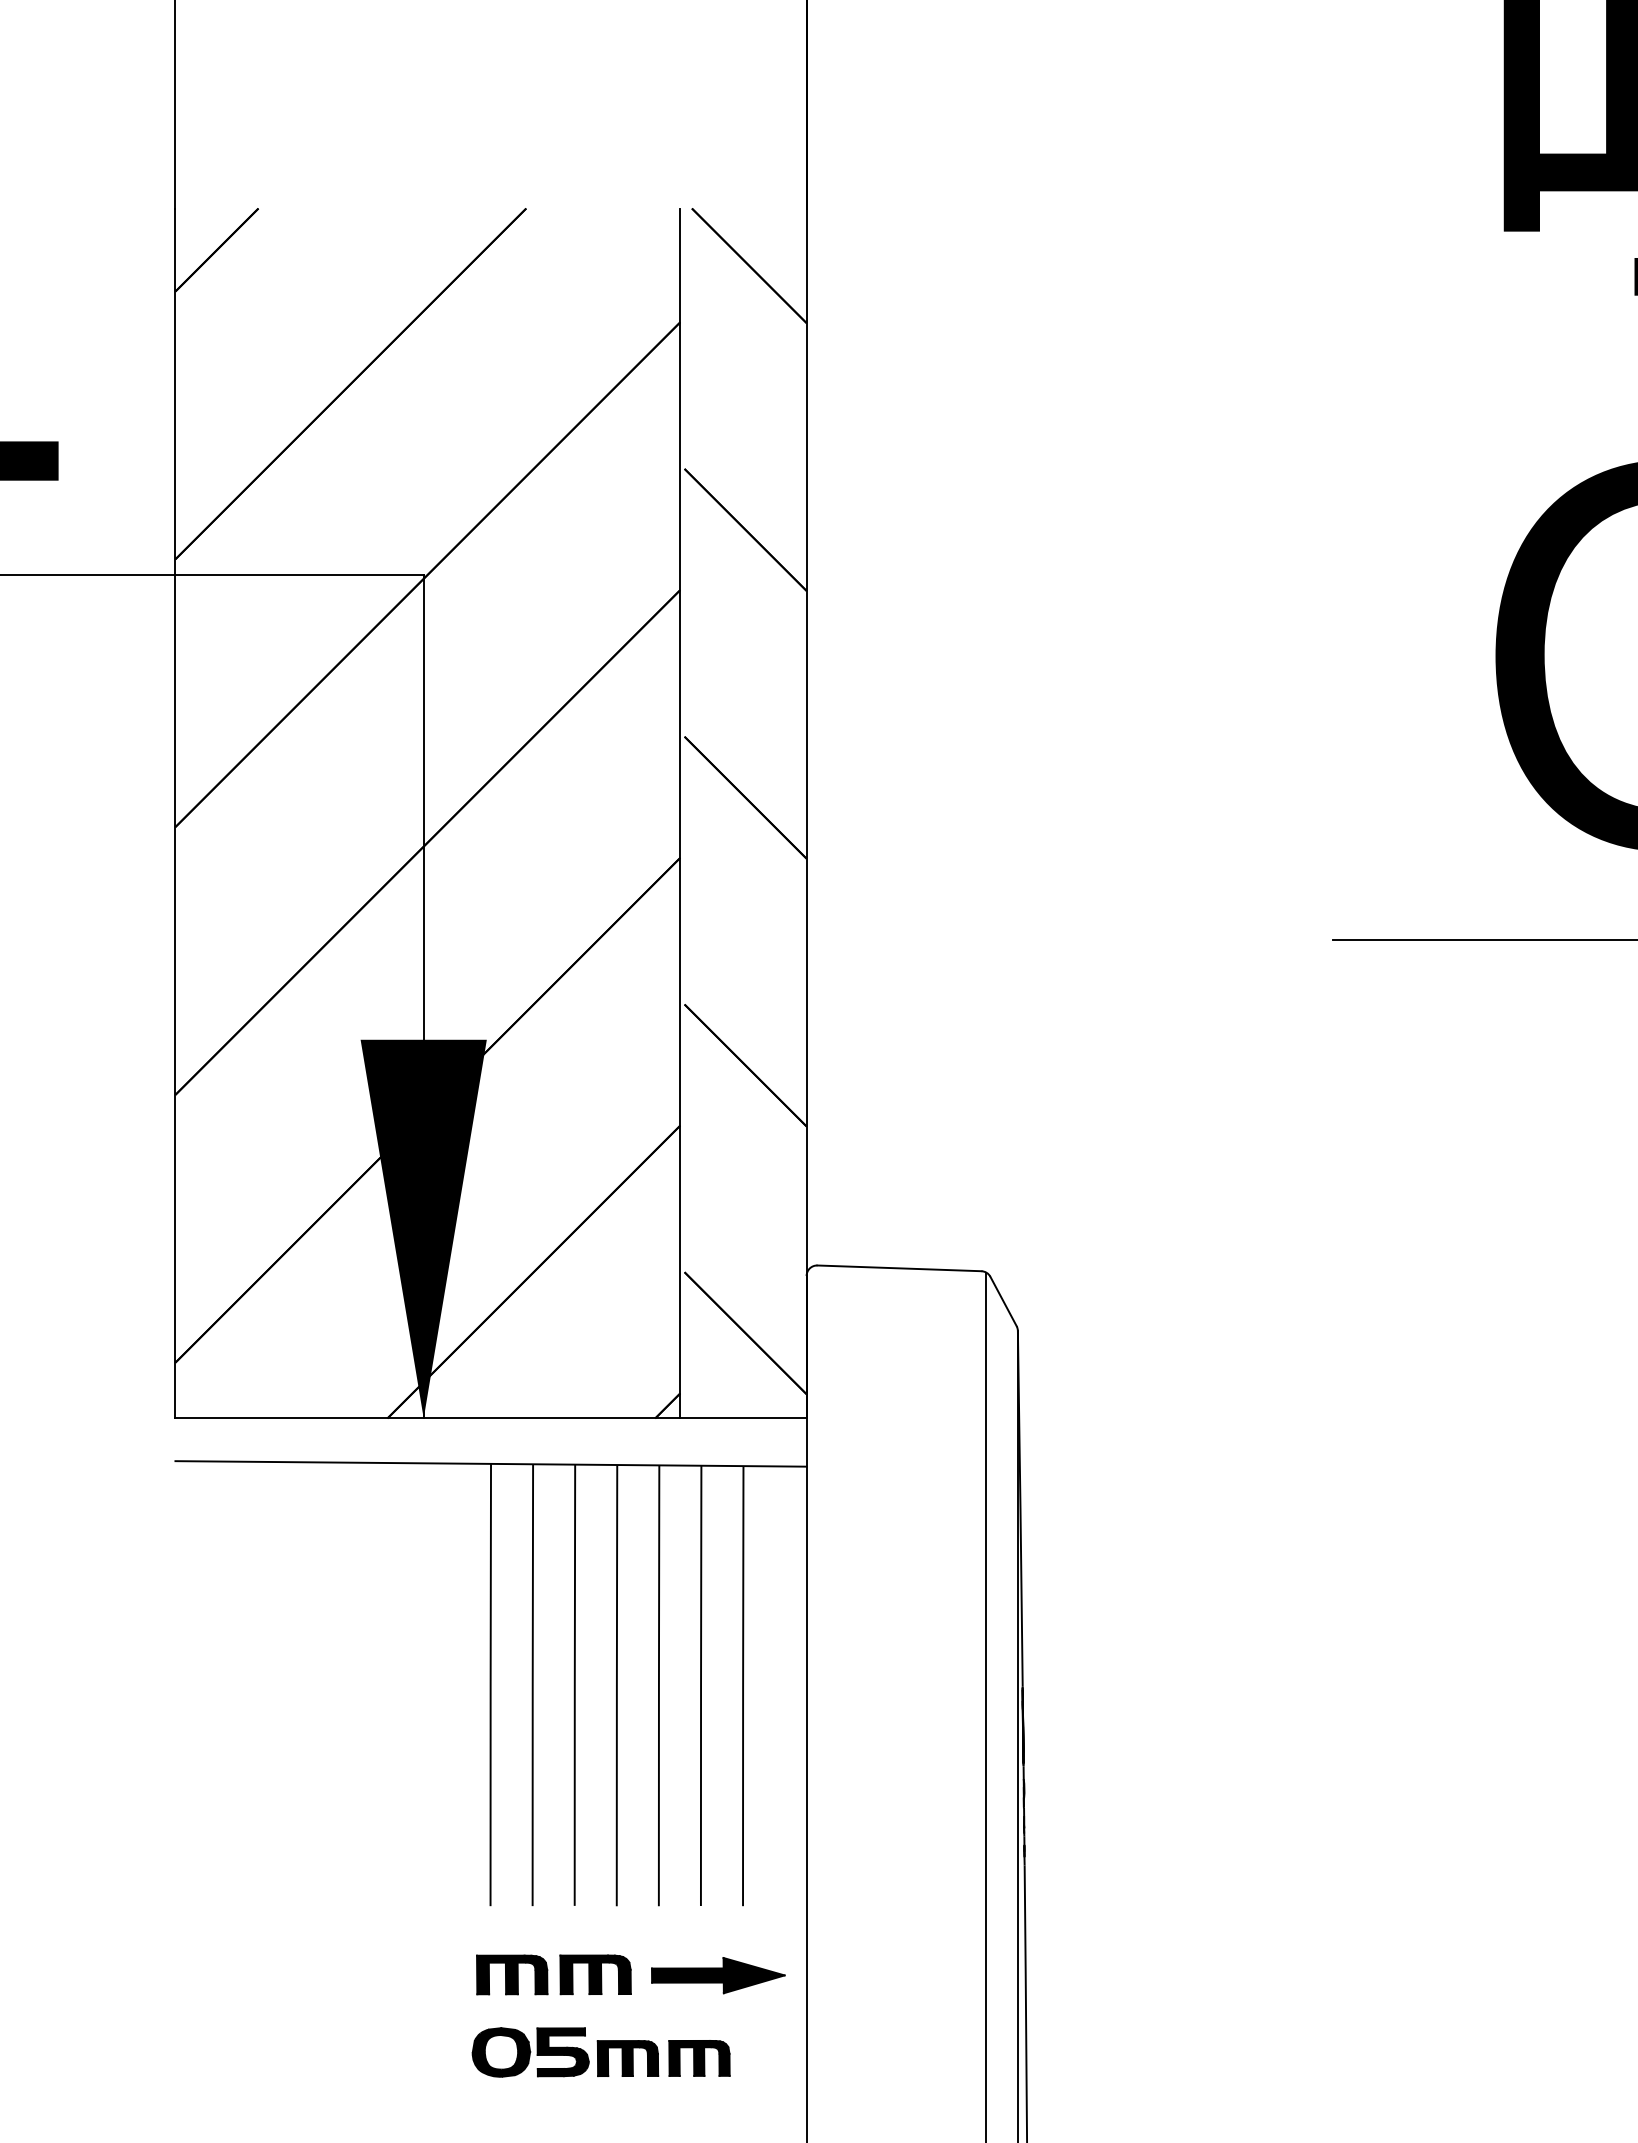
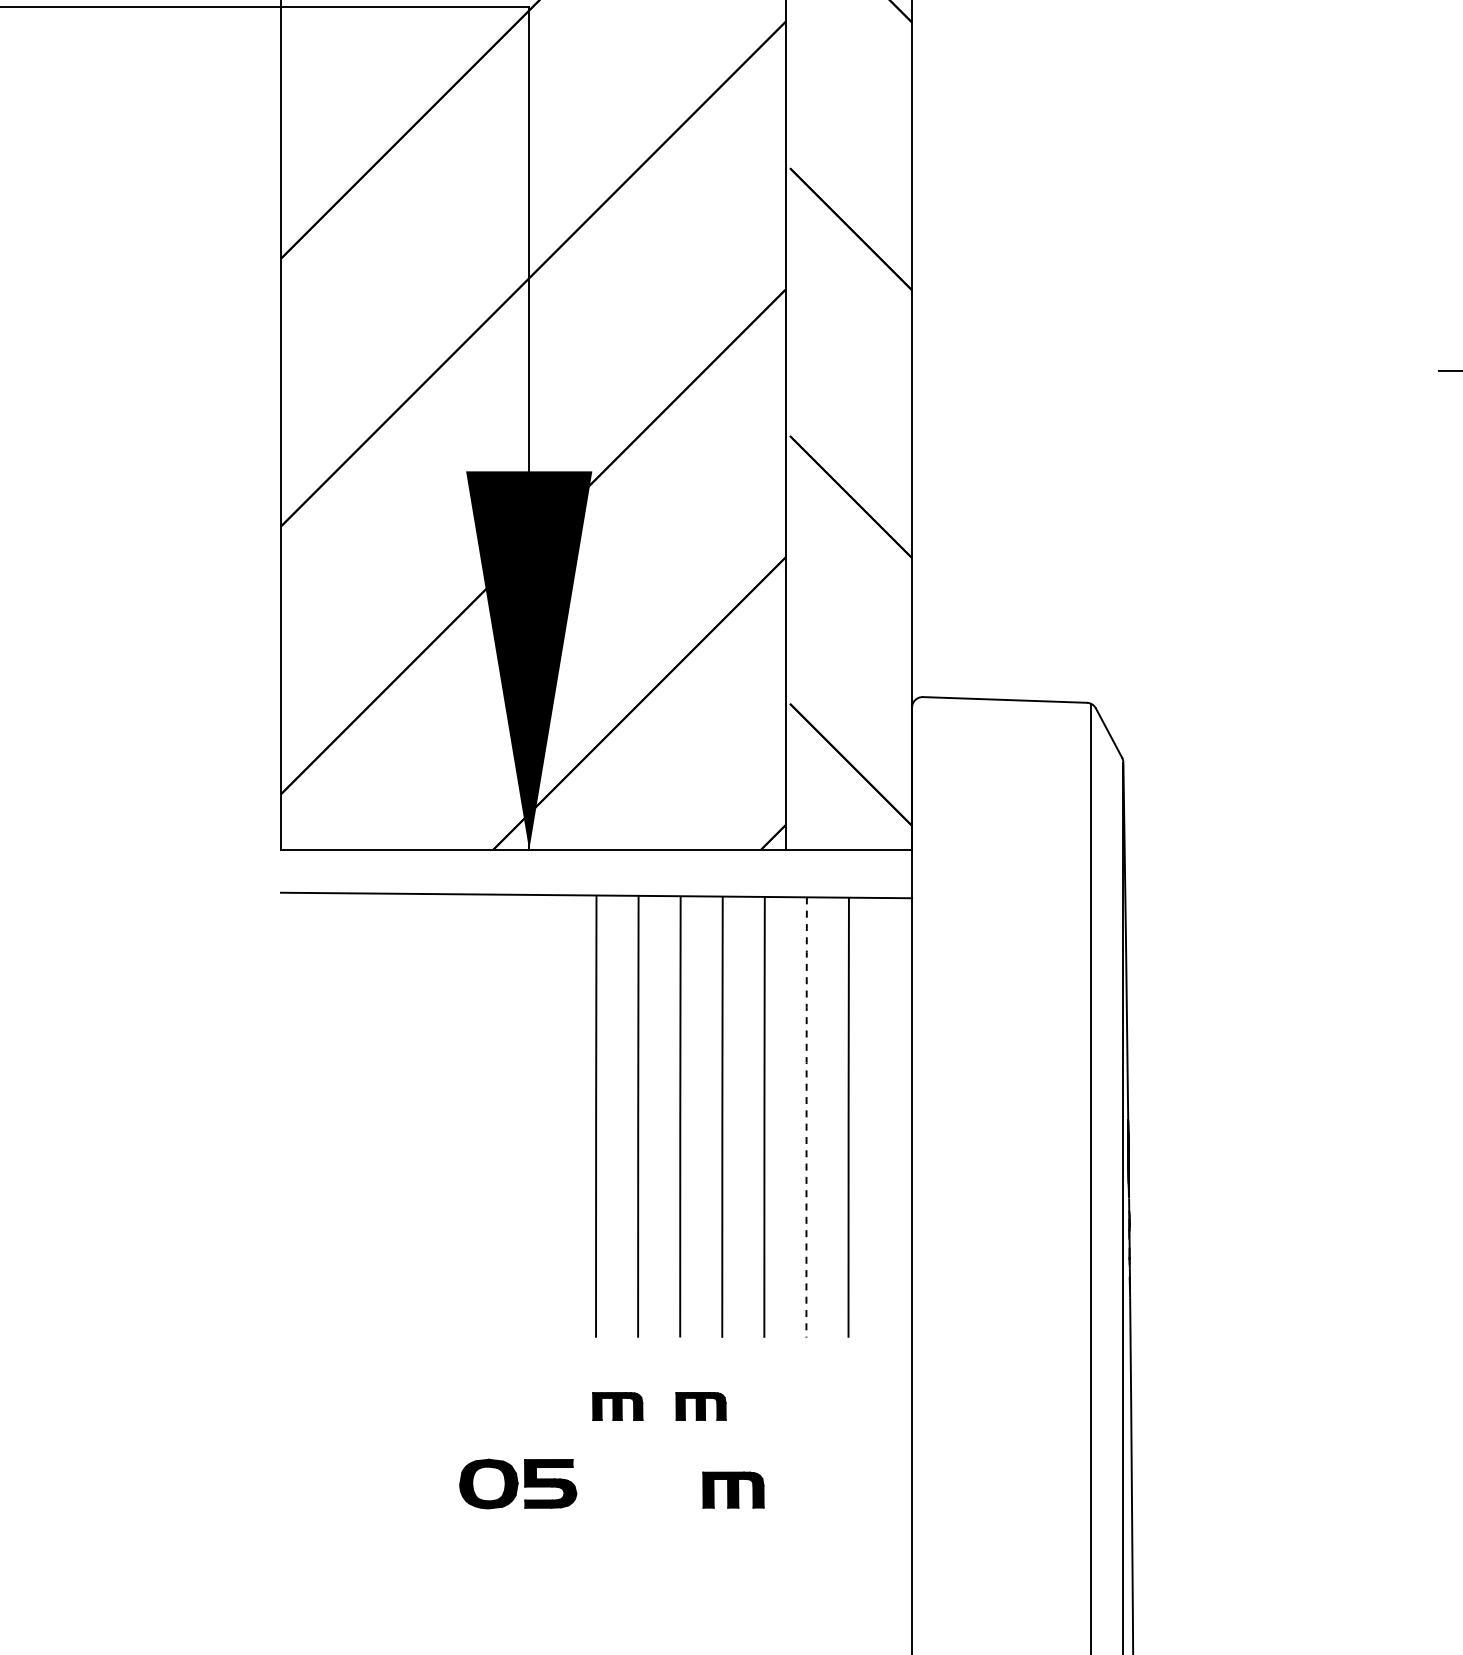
arc: (701, 1685) -> (806, 1117), solid -> dashed
part: (512, 1974) -> (617, 1406), size x0.7
part: (595, 1974) -> (700, 1406), size x0.7
part: (718, 1975) -> (823, 1407), removed
part: (530, 2052) -> (517, 1484), moved
part: (699, 2058) -> (804, 1490), removed

